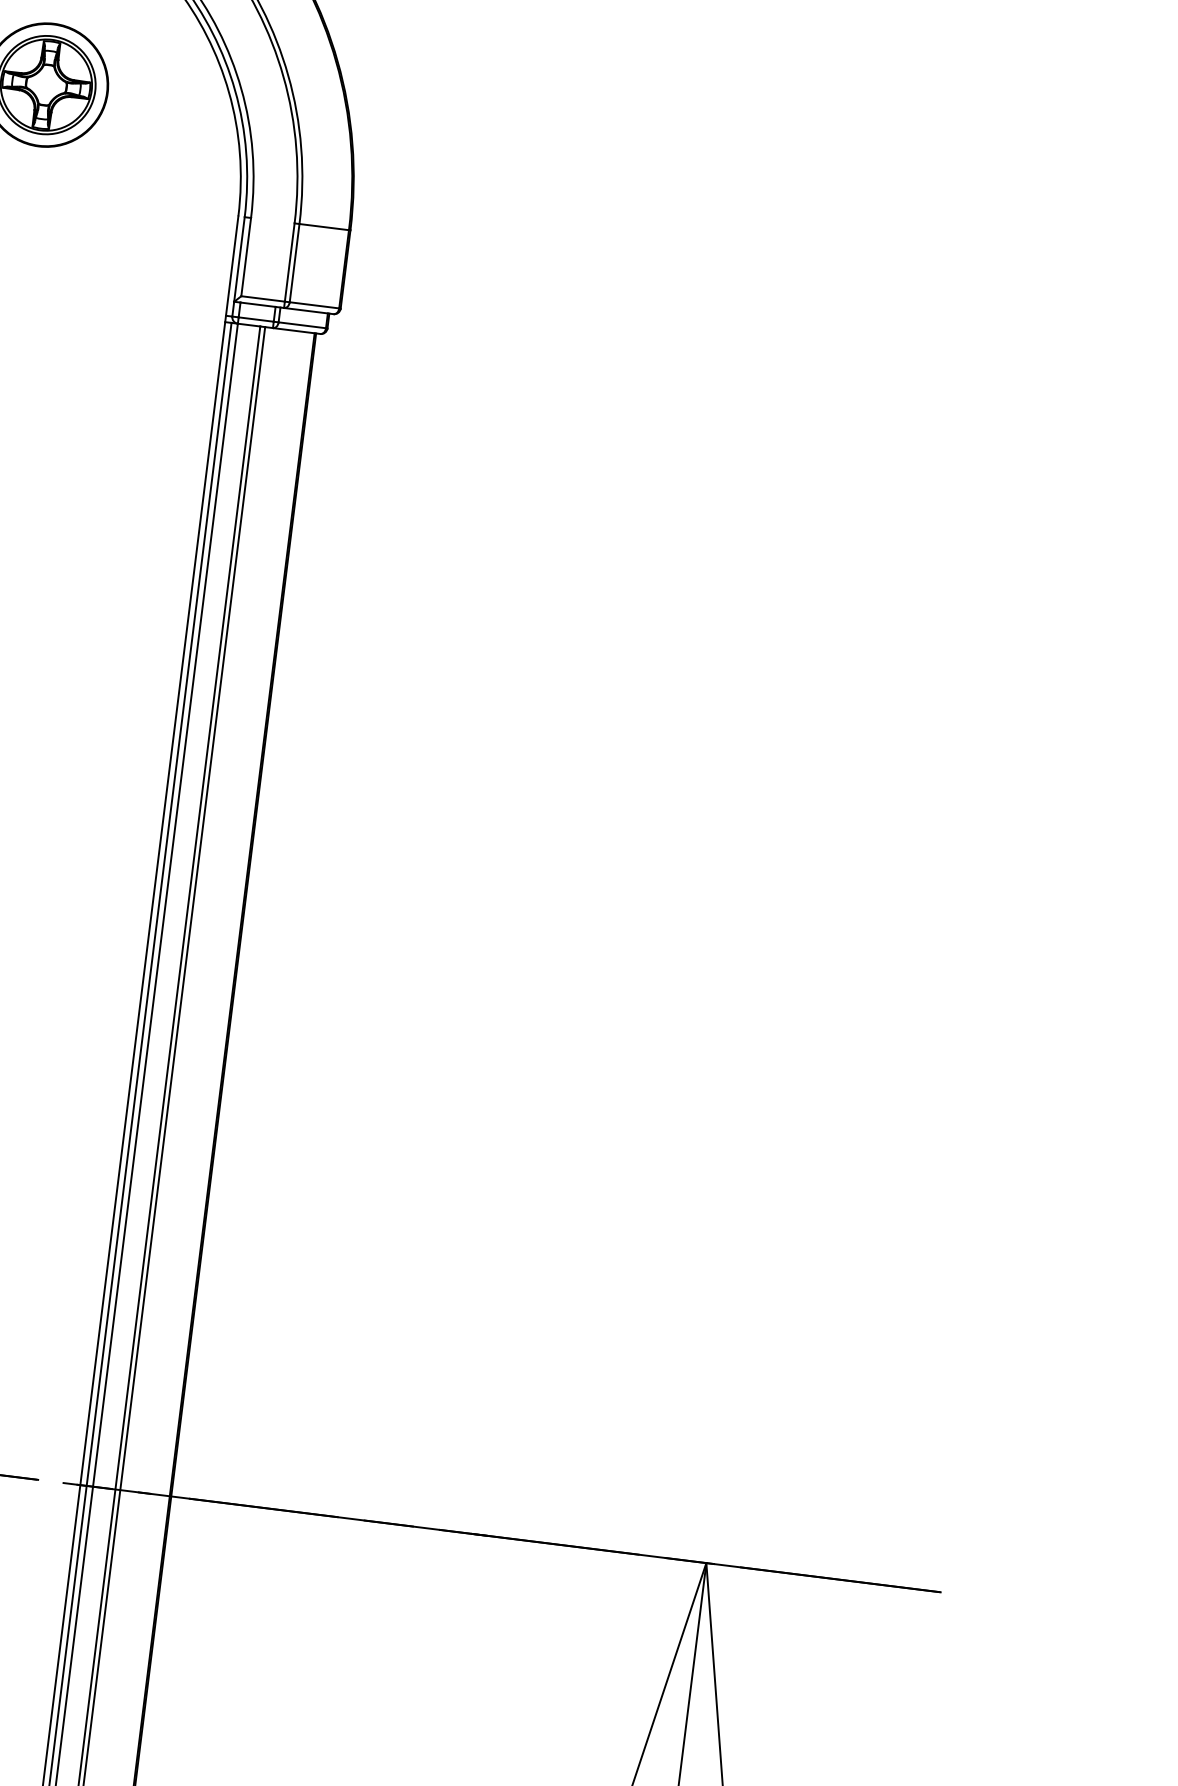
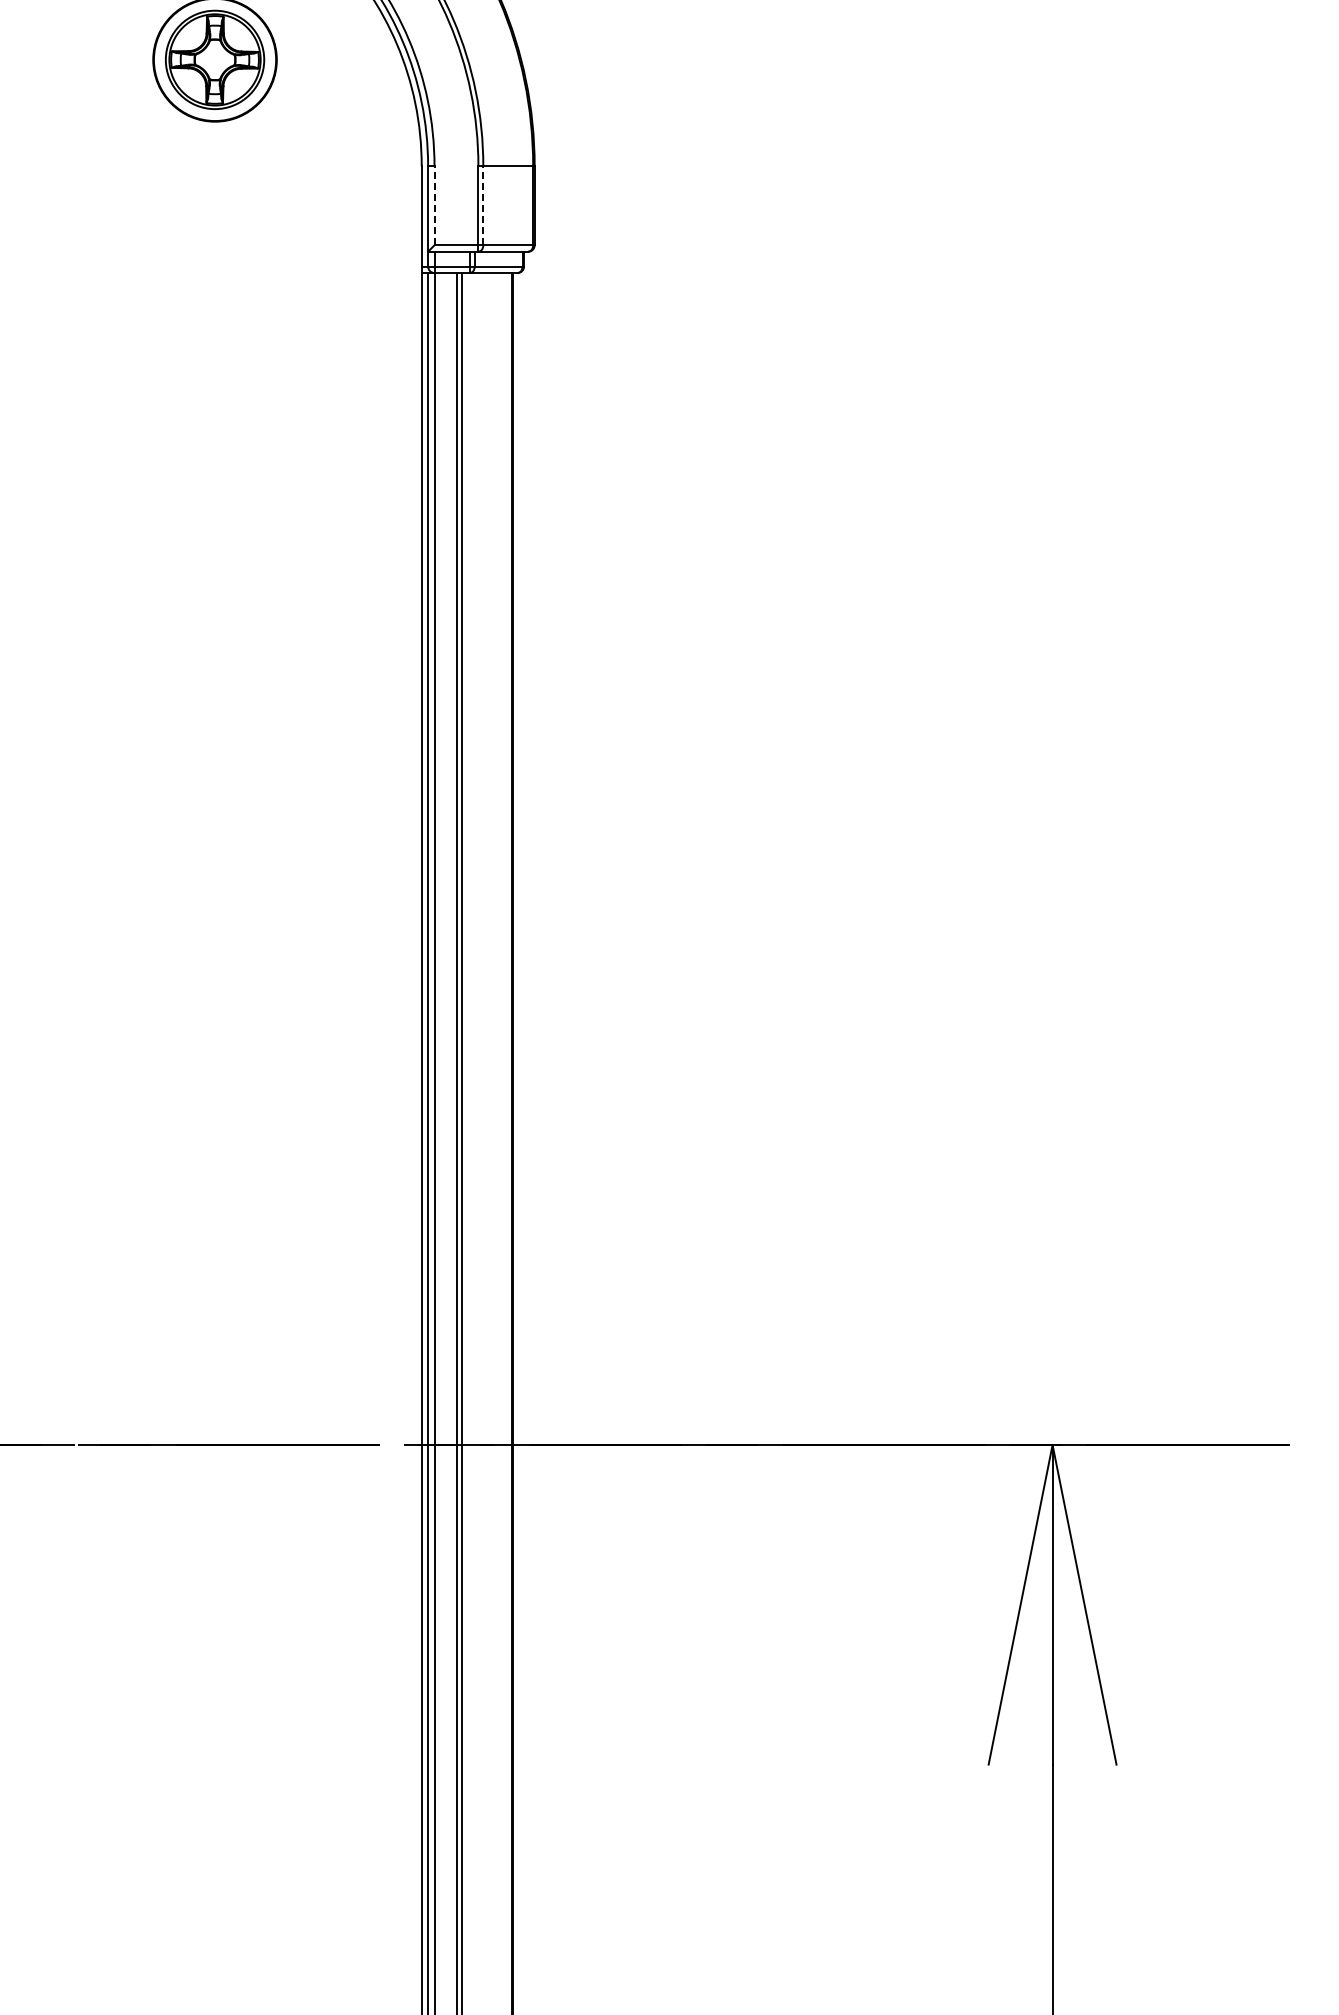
line: (246, 256) -> (434, 205), solid -> dashed
line: (294, 262) -> (483, 205), solid -> dashed

